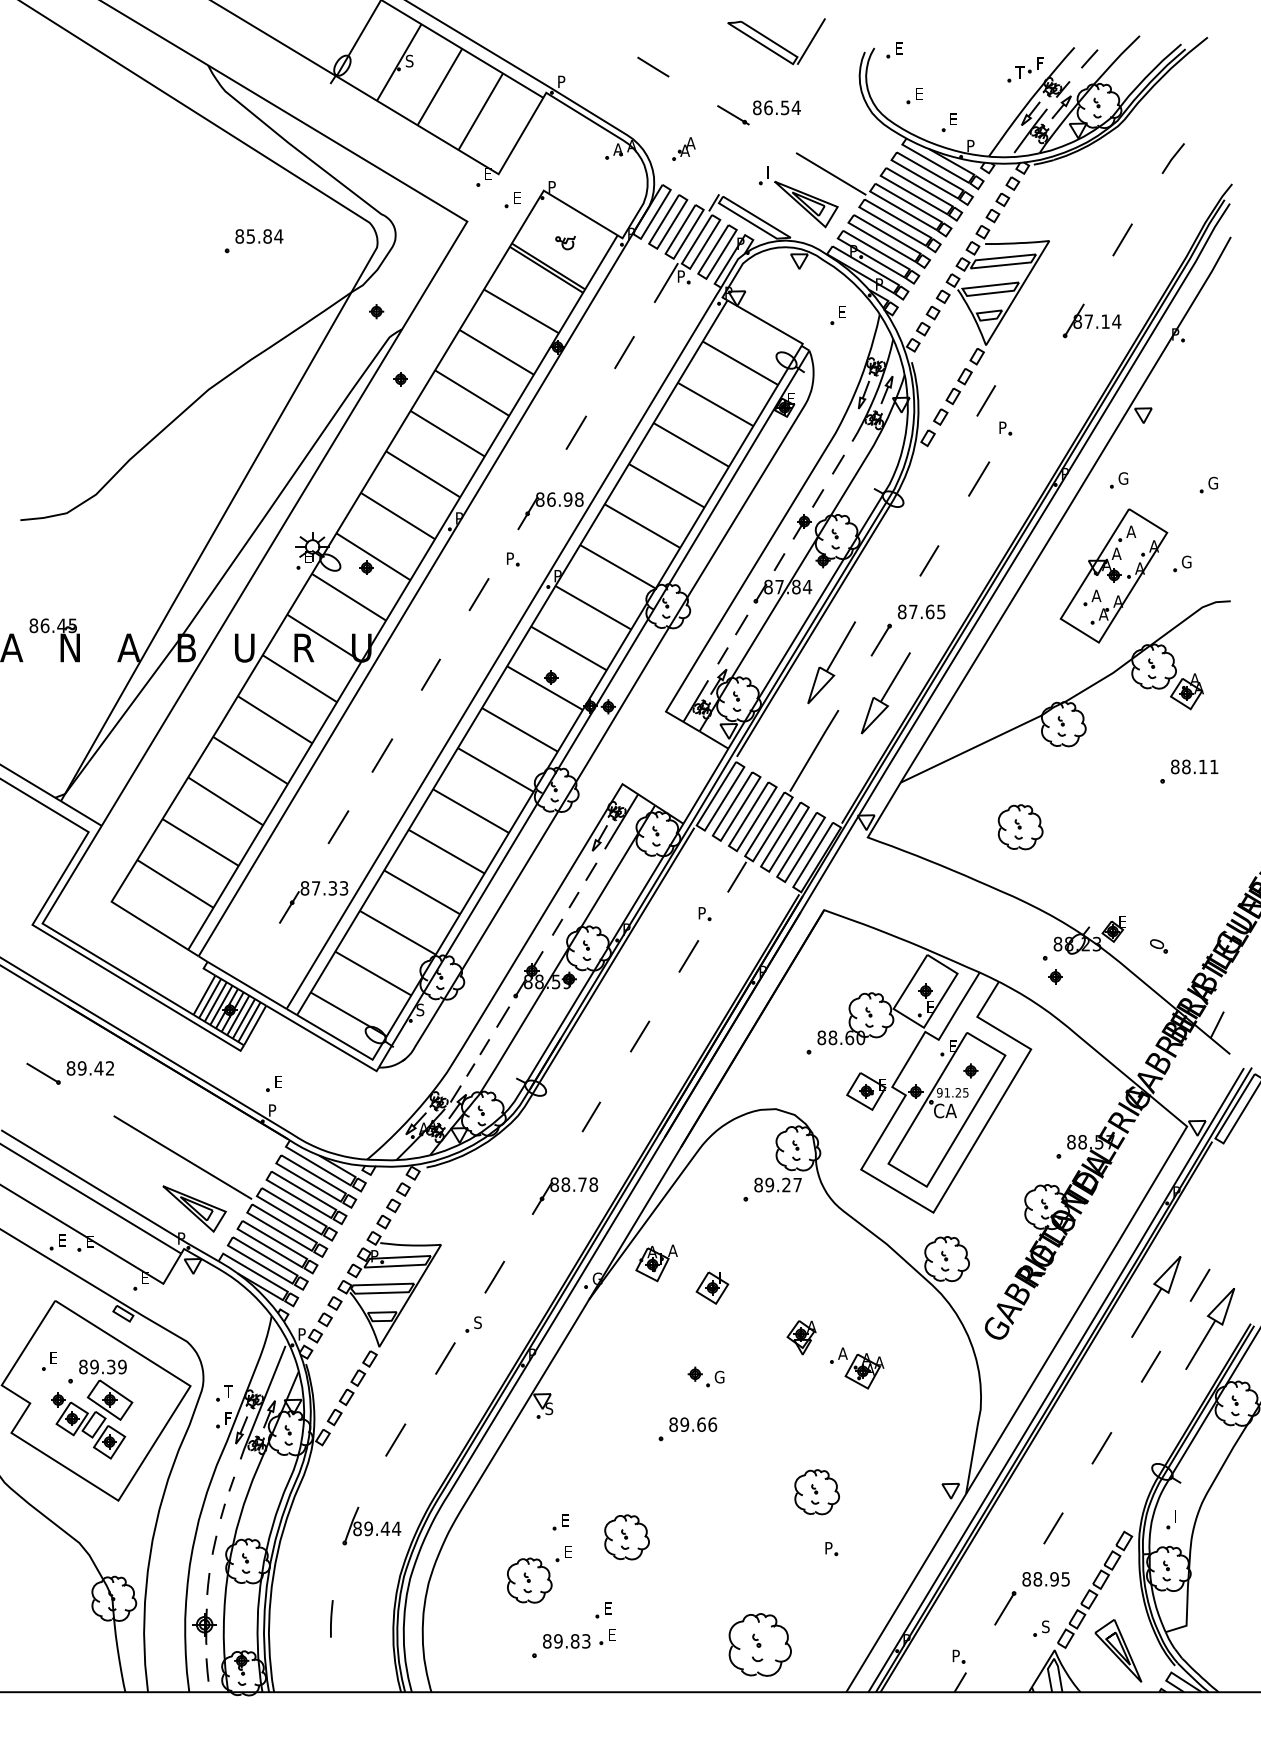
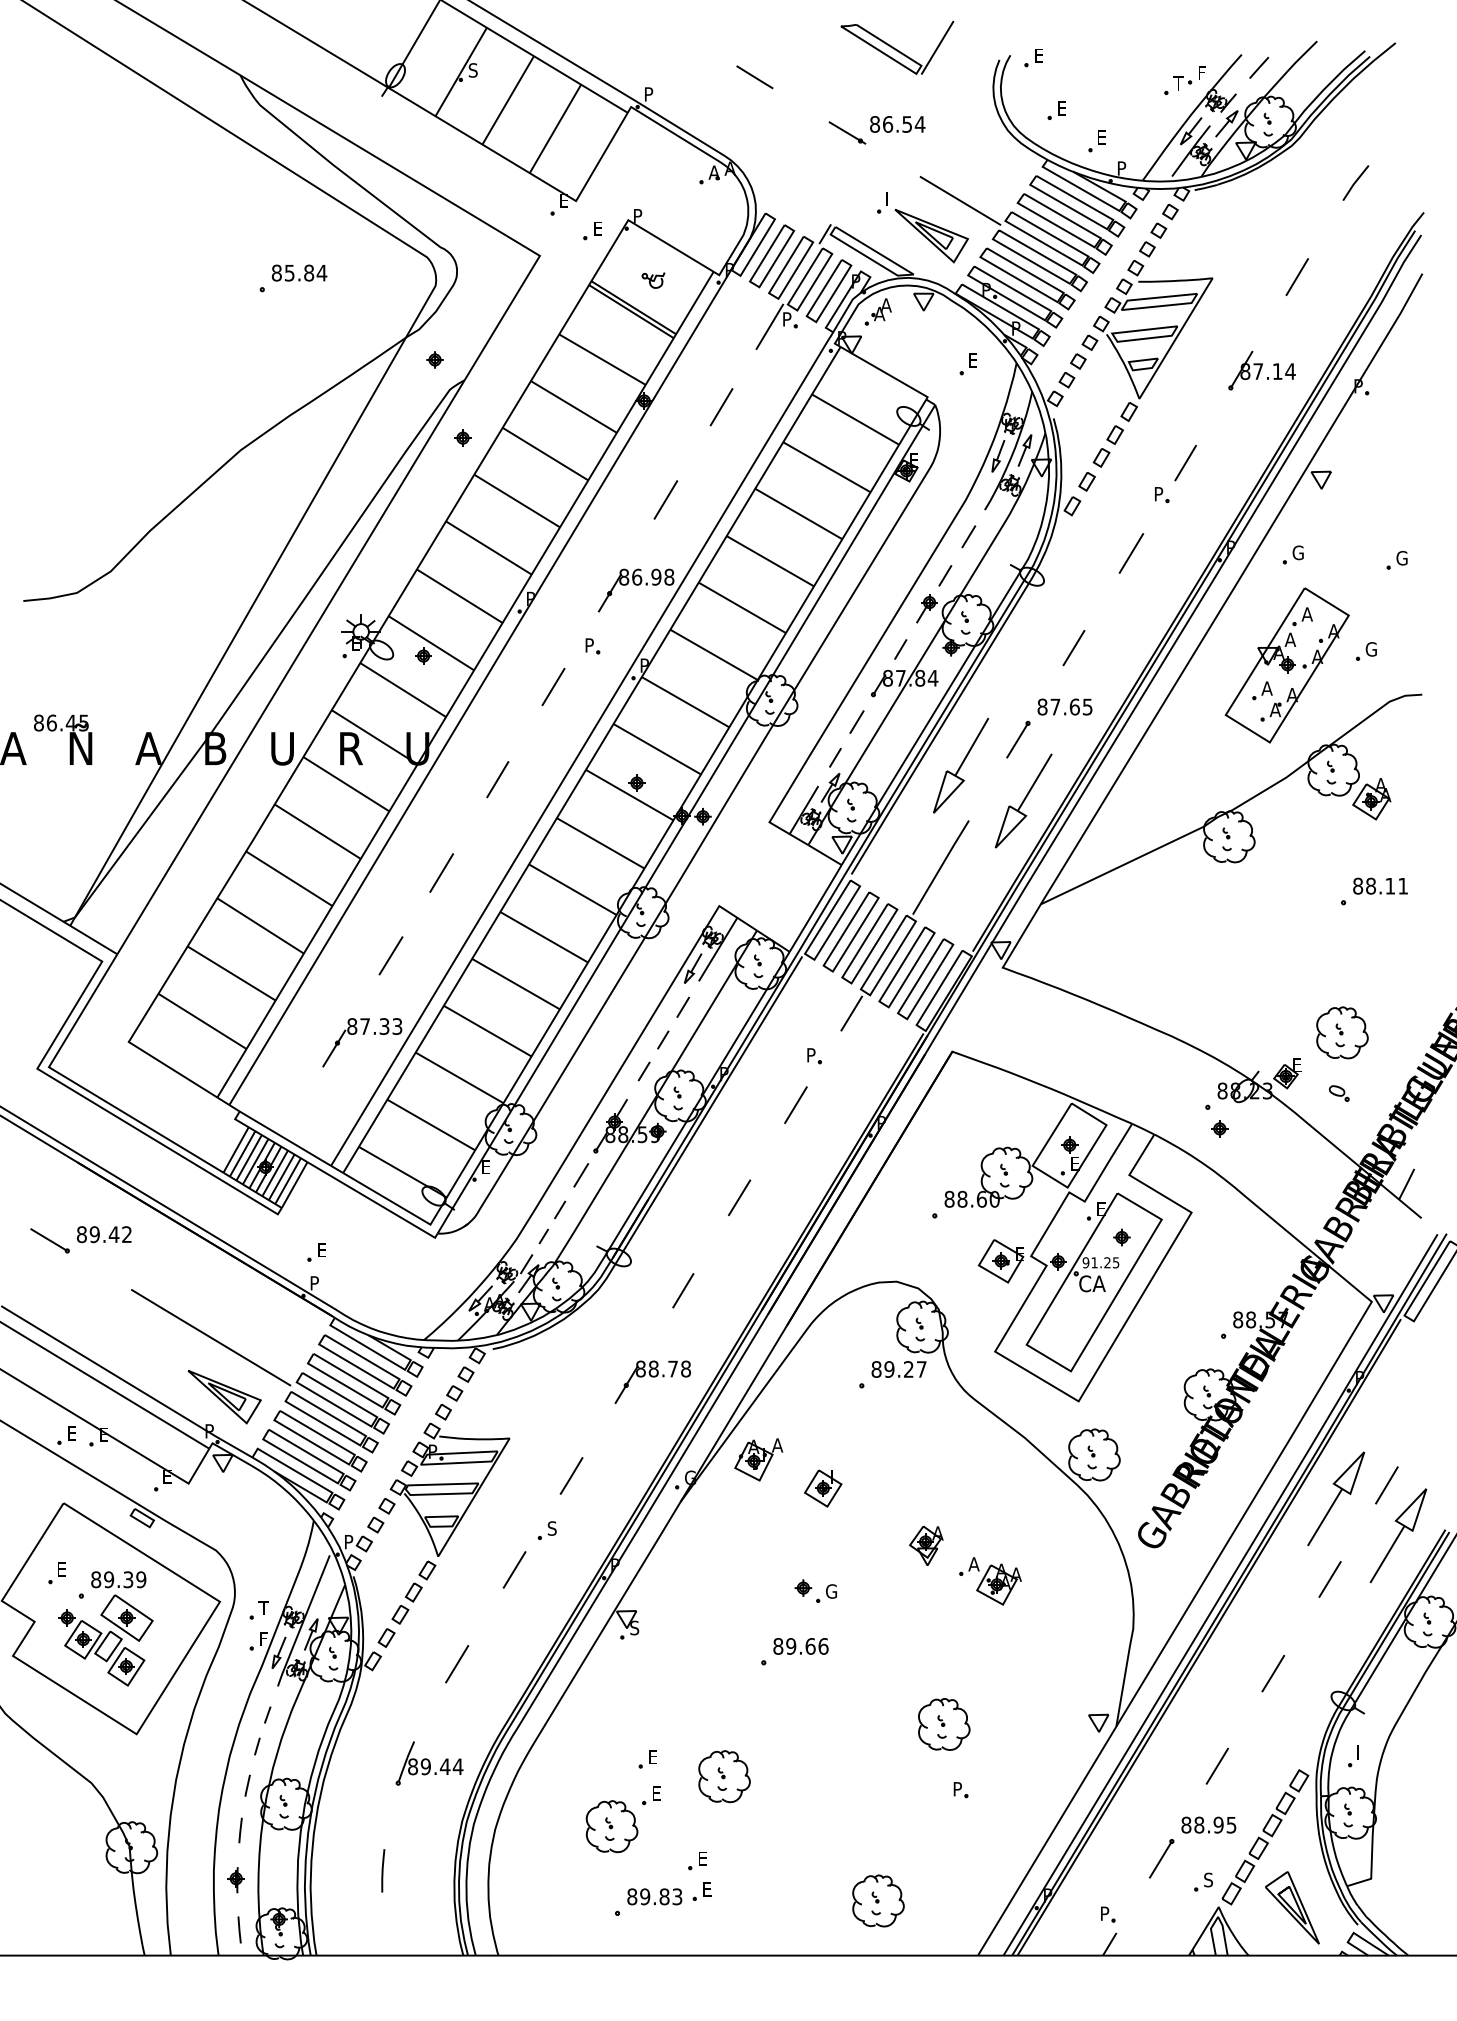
part: (683, 148) -> (877, 311), moved
line: (986, 400) -> (1185, 462), moved
part: (1020, 826) -> (1342, 1032), moved
text: (420, 1009) -> (485, 1166), S -> E
part: (203, 1627) -> (235, 1880), size x0.62
part: (760, 1644) -> (878, 1900), size x0.71

